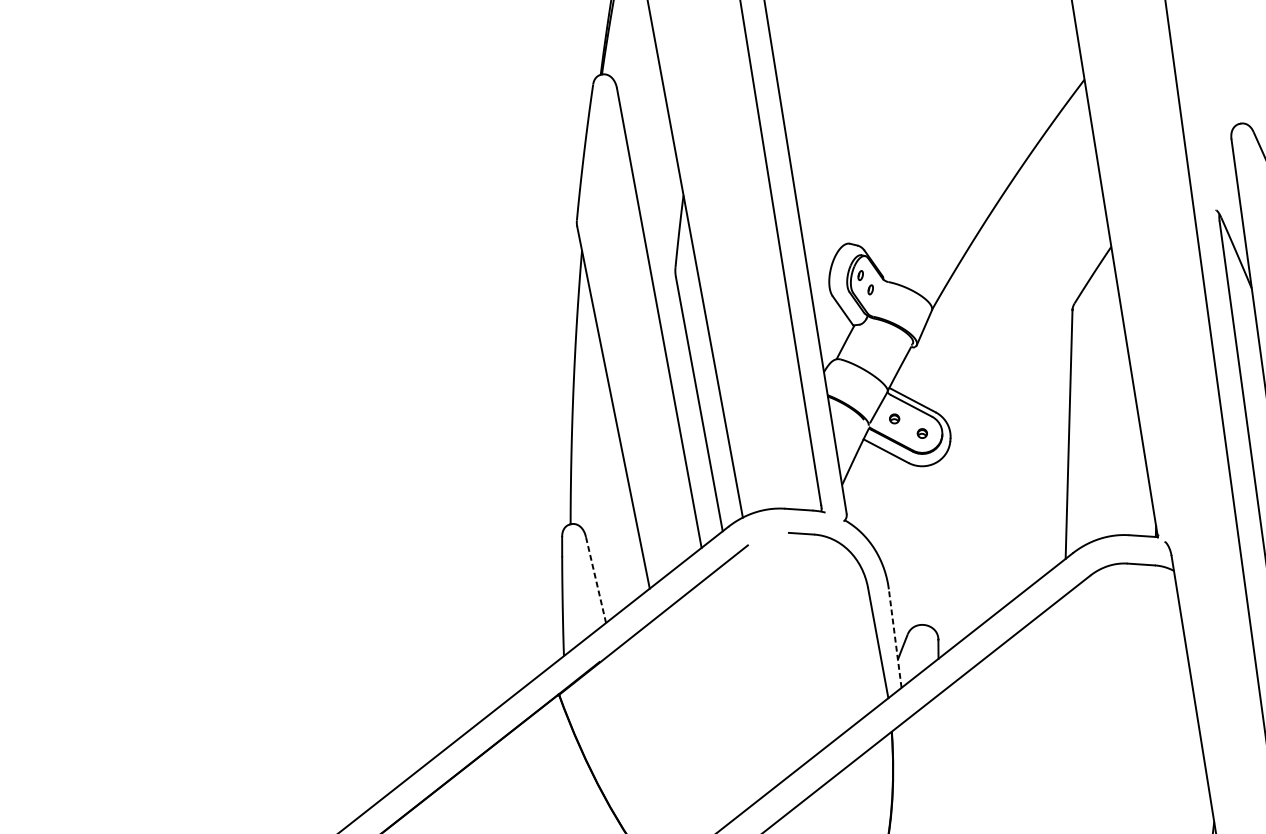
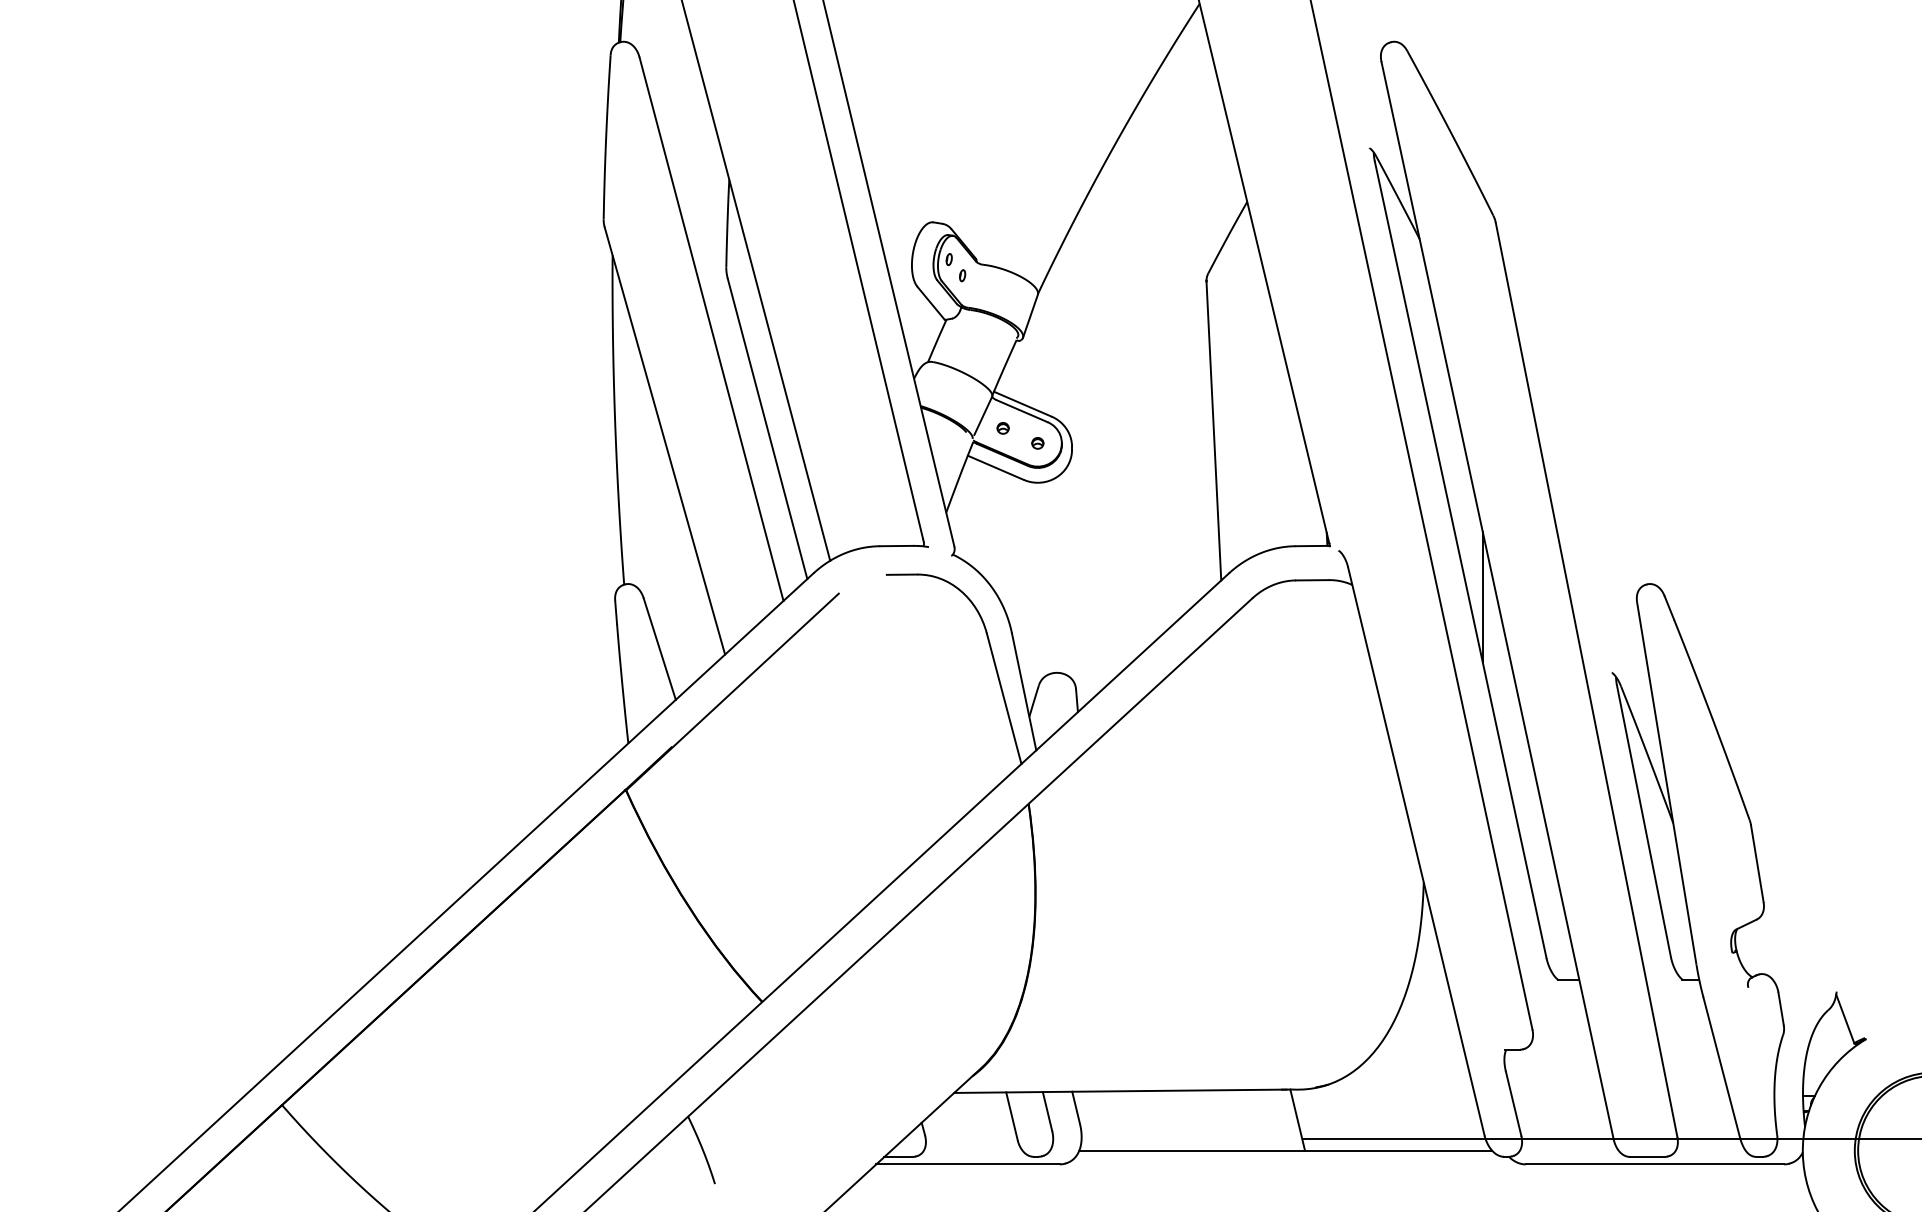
line: (595, 579) -> (659, 648), dashed -> solid
line: (895, 638) -> (1024, 691), dashed -> solid

